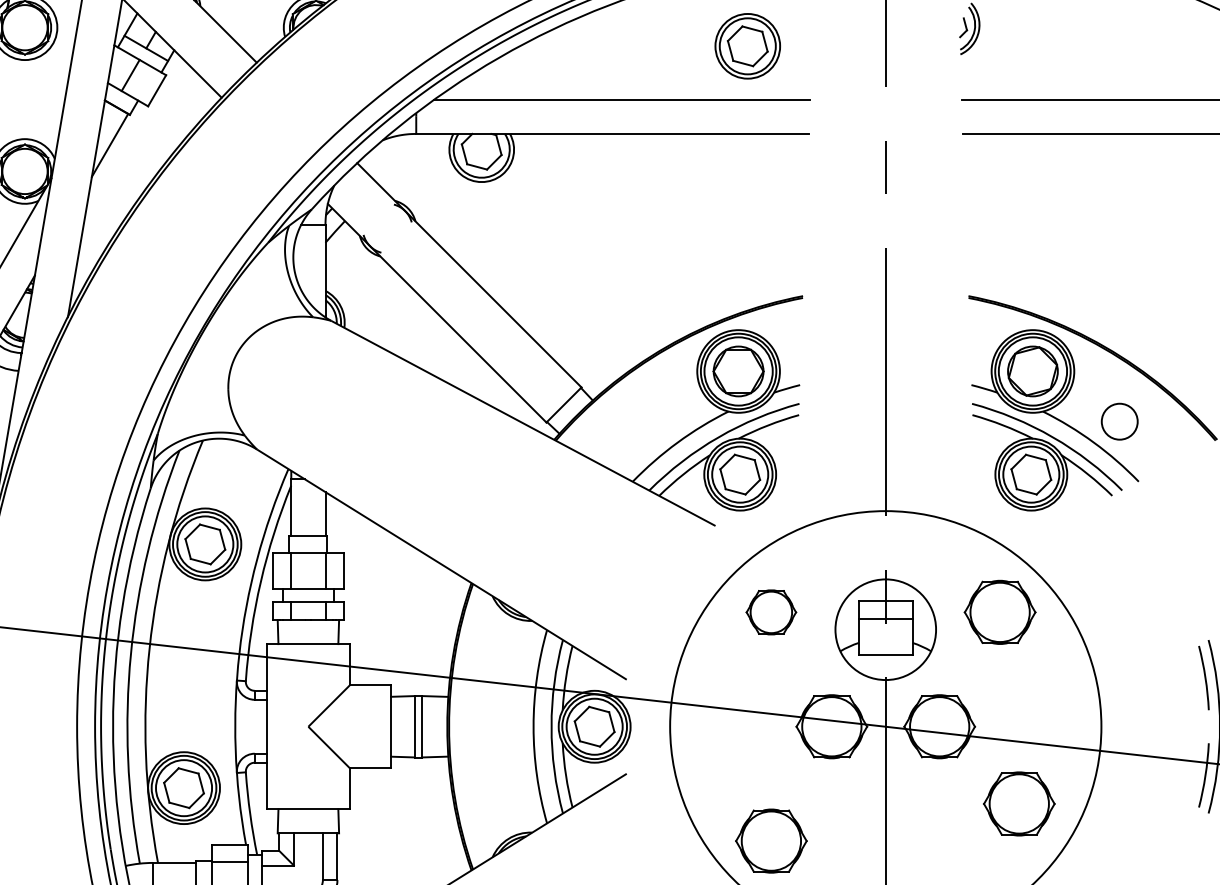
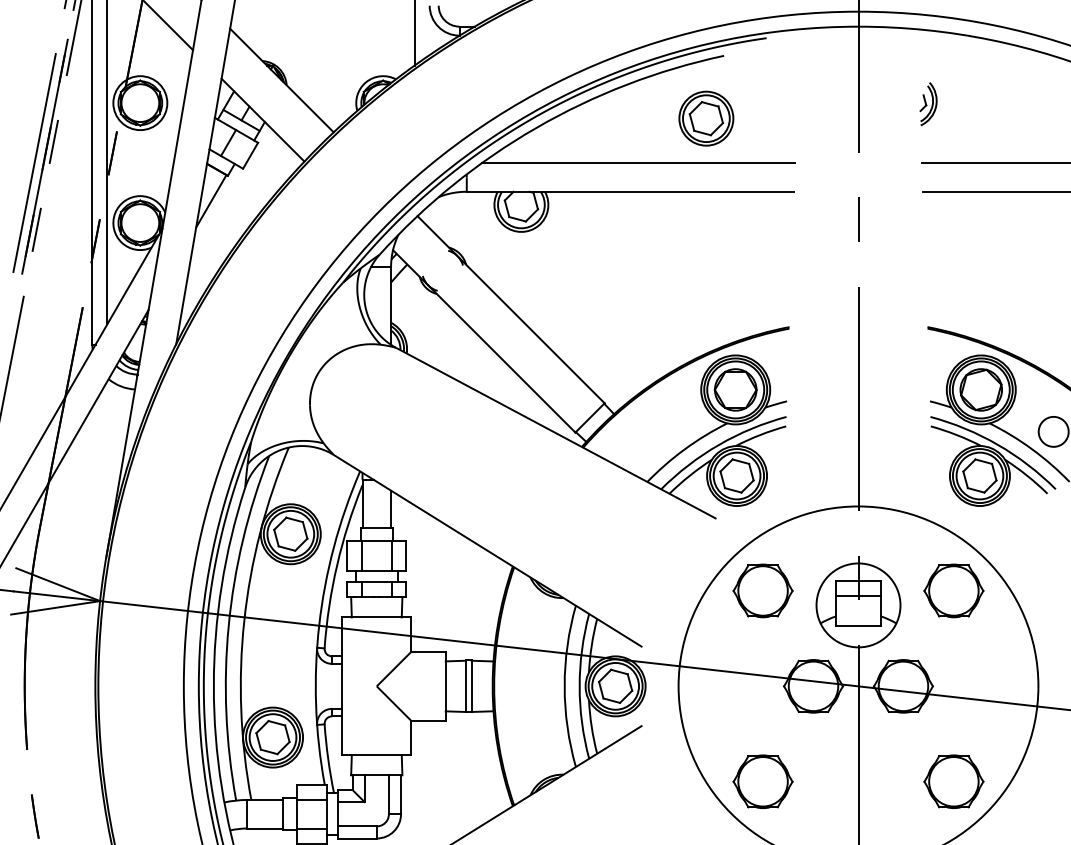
part: (747, 46) -> (706, 118), moved
part: (770, 611) -> (762, 590), size x1.43
part: (1018, 803) -> (953, 781), moved

